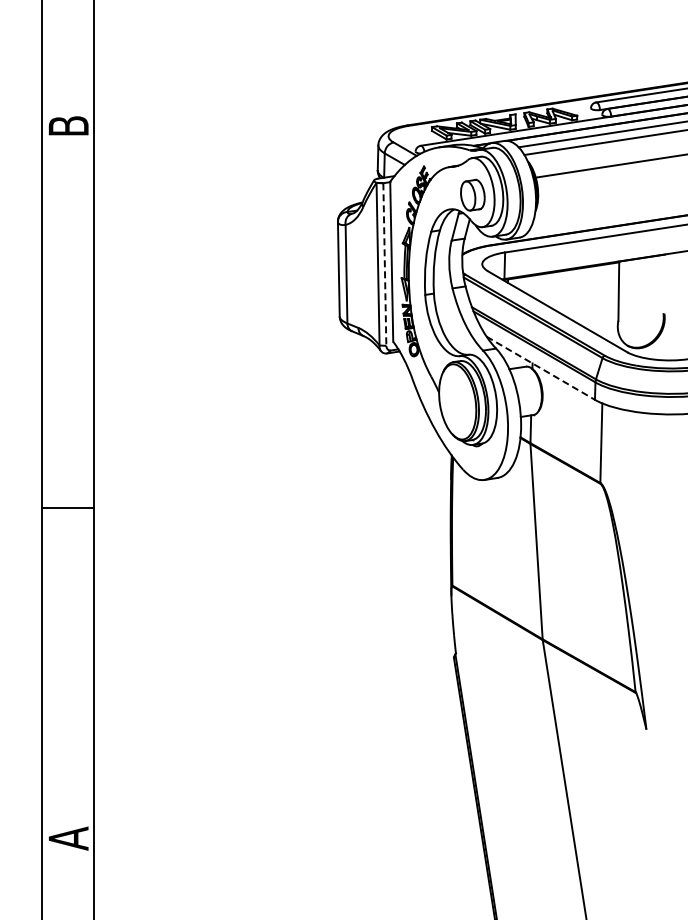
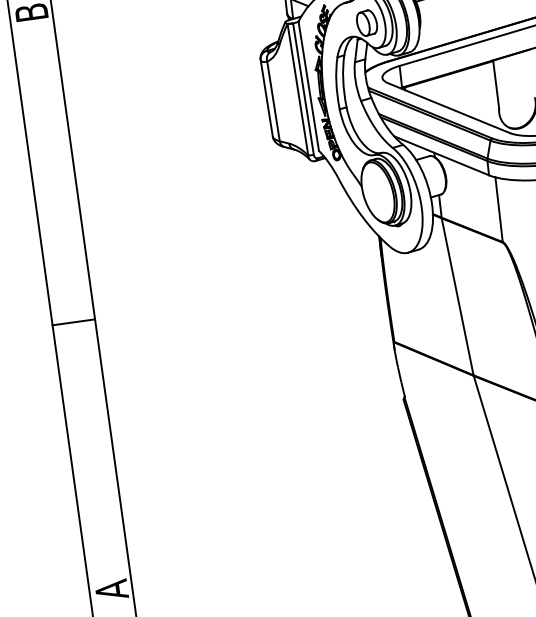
line: (384, 265) -> (303, 90), dashed -> solid
line: (540, 368) -> (441, 156), dashed -> solid

